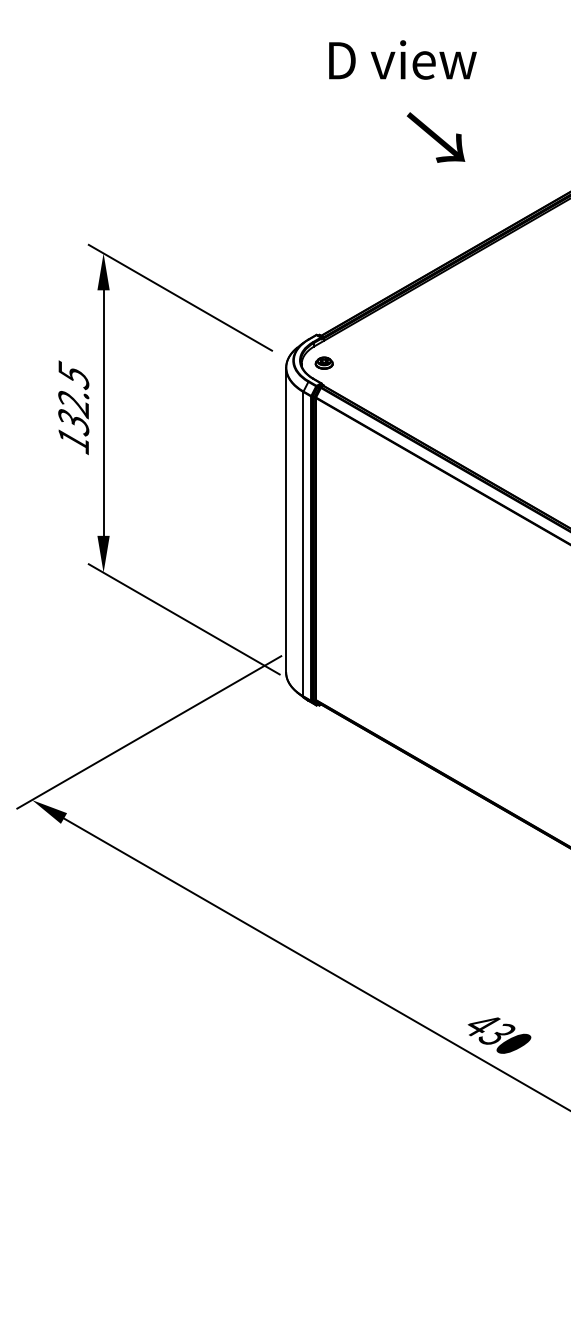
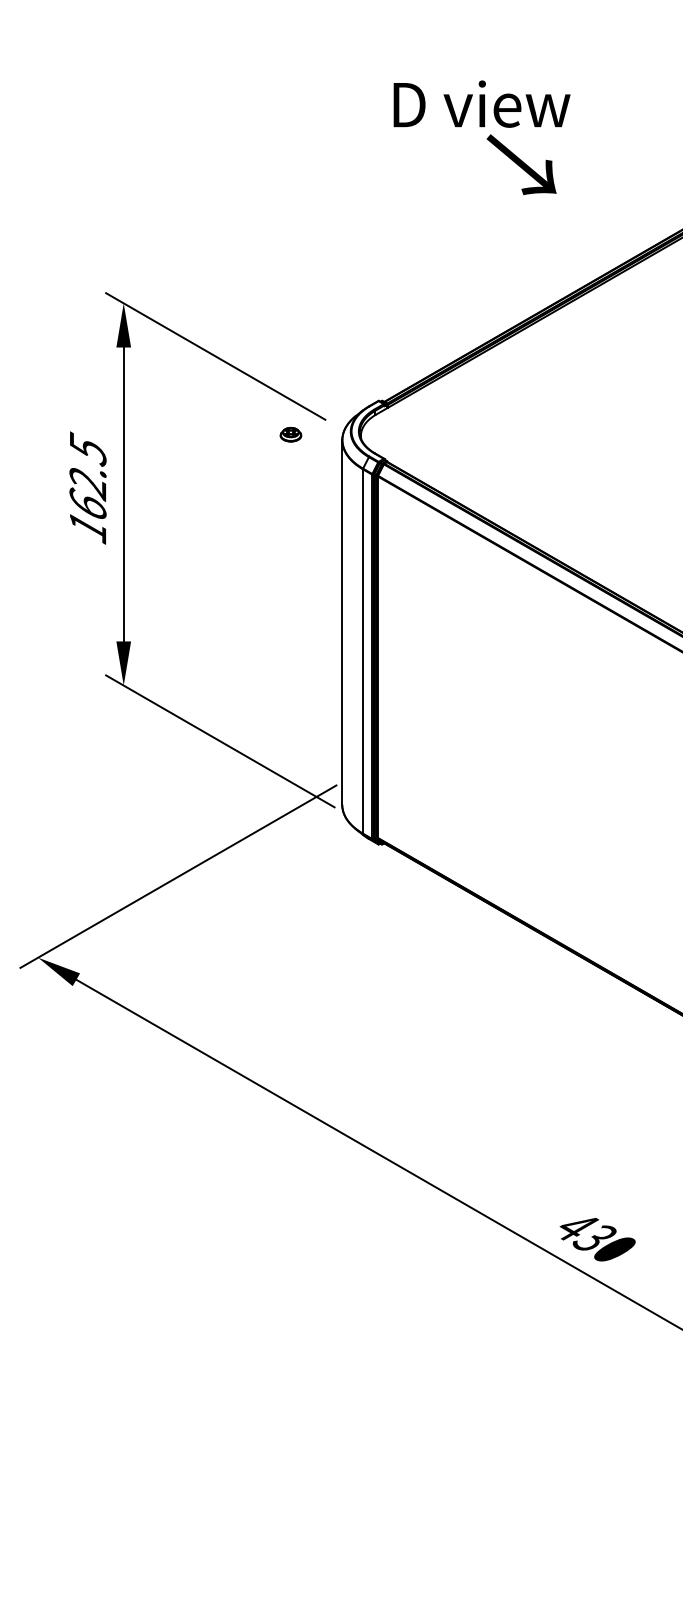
text: (402, 59) -> (481, 103), moved
part: (323, 362) -> (290, 433), moved
text: (73, 421) -> (87, 504), 132.5 -> 162.5

